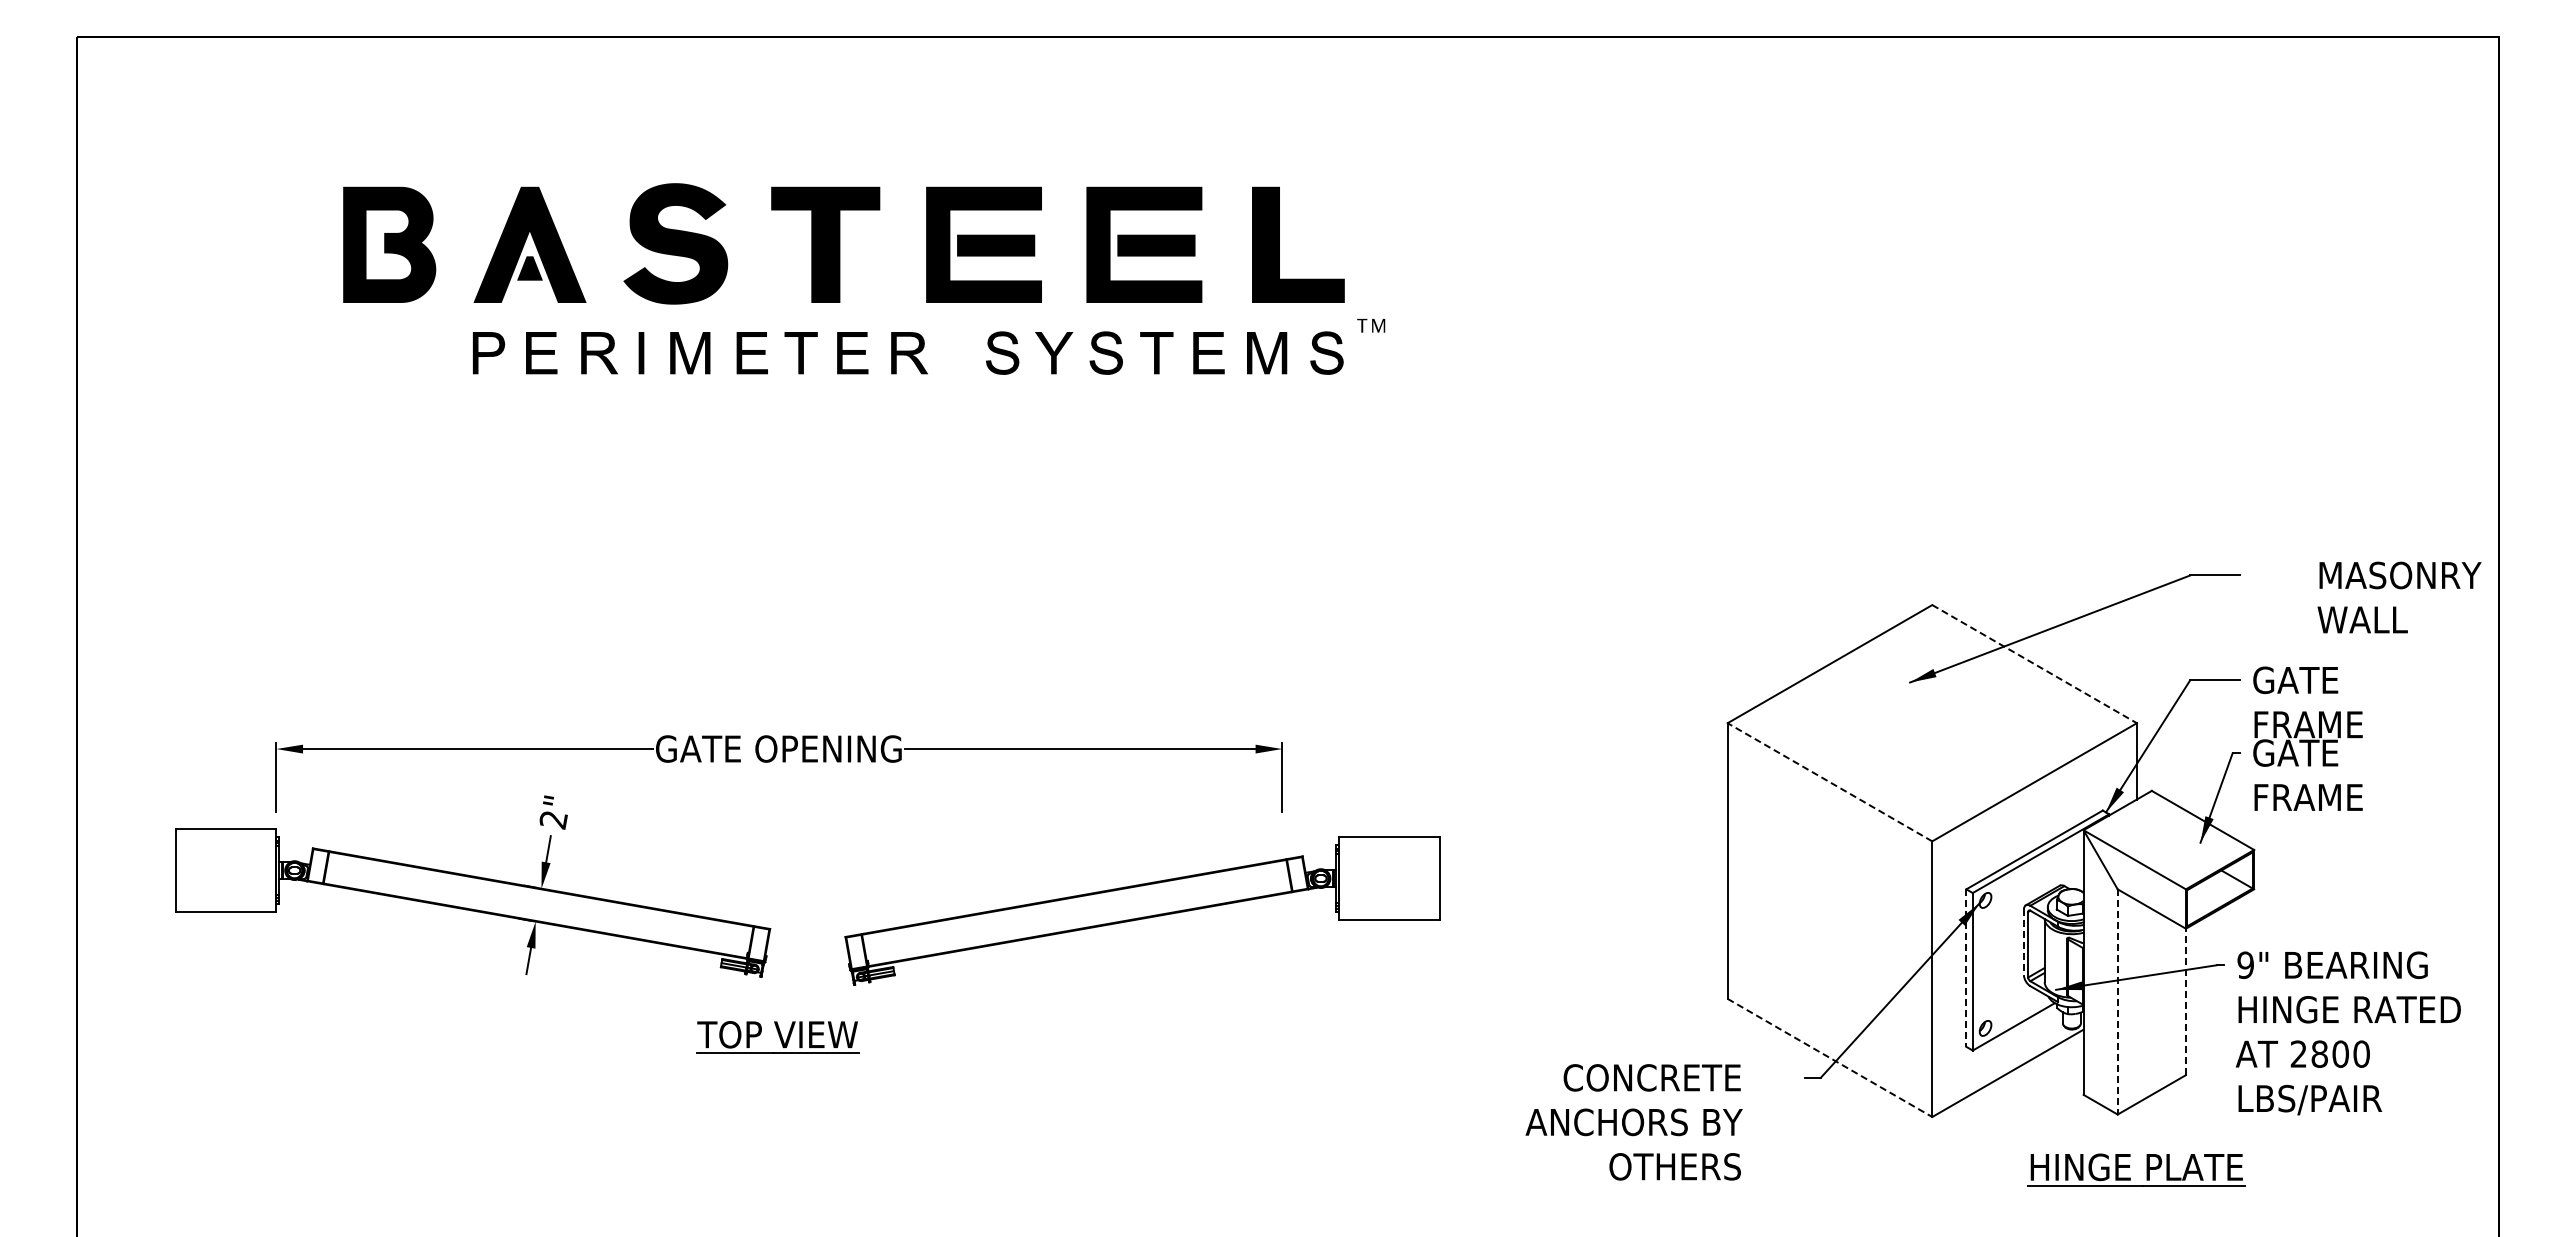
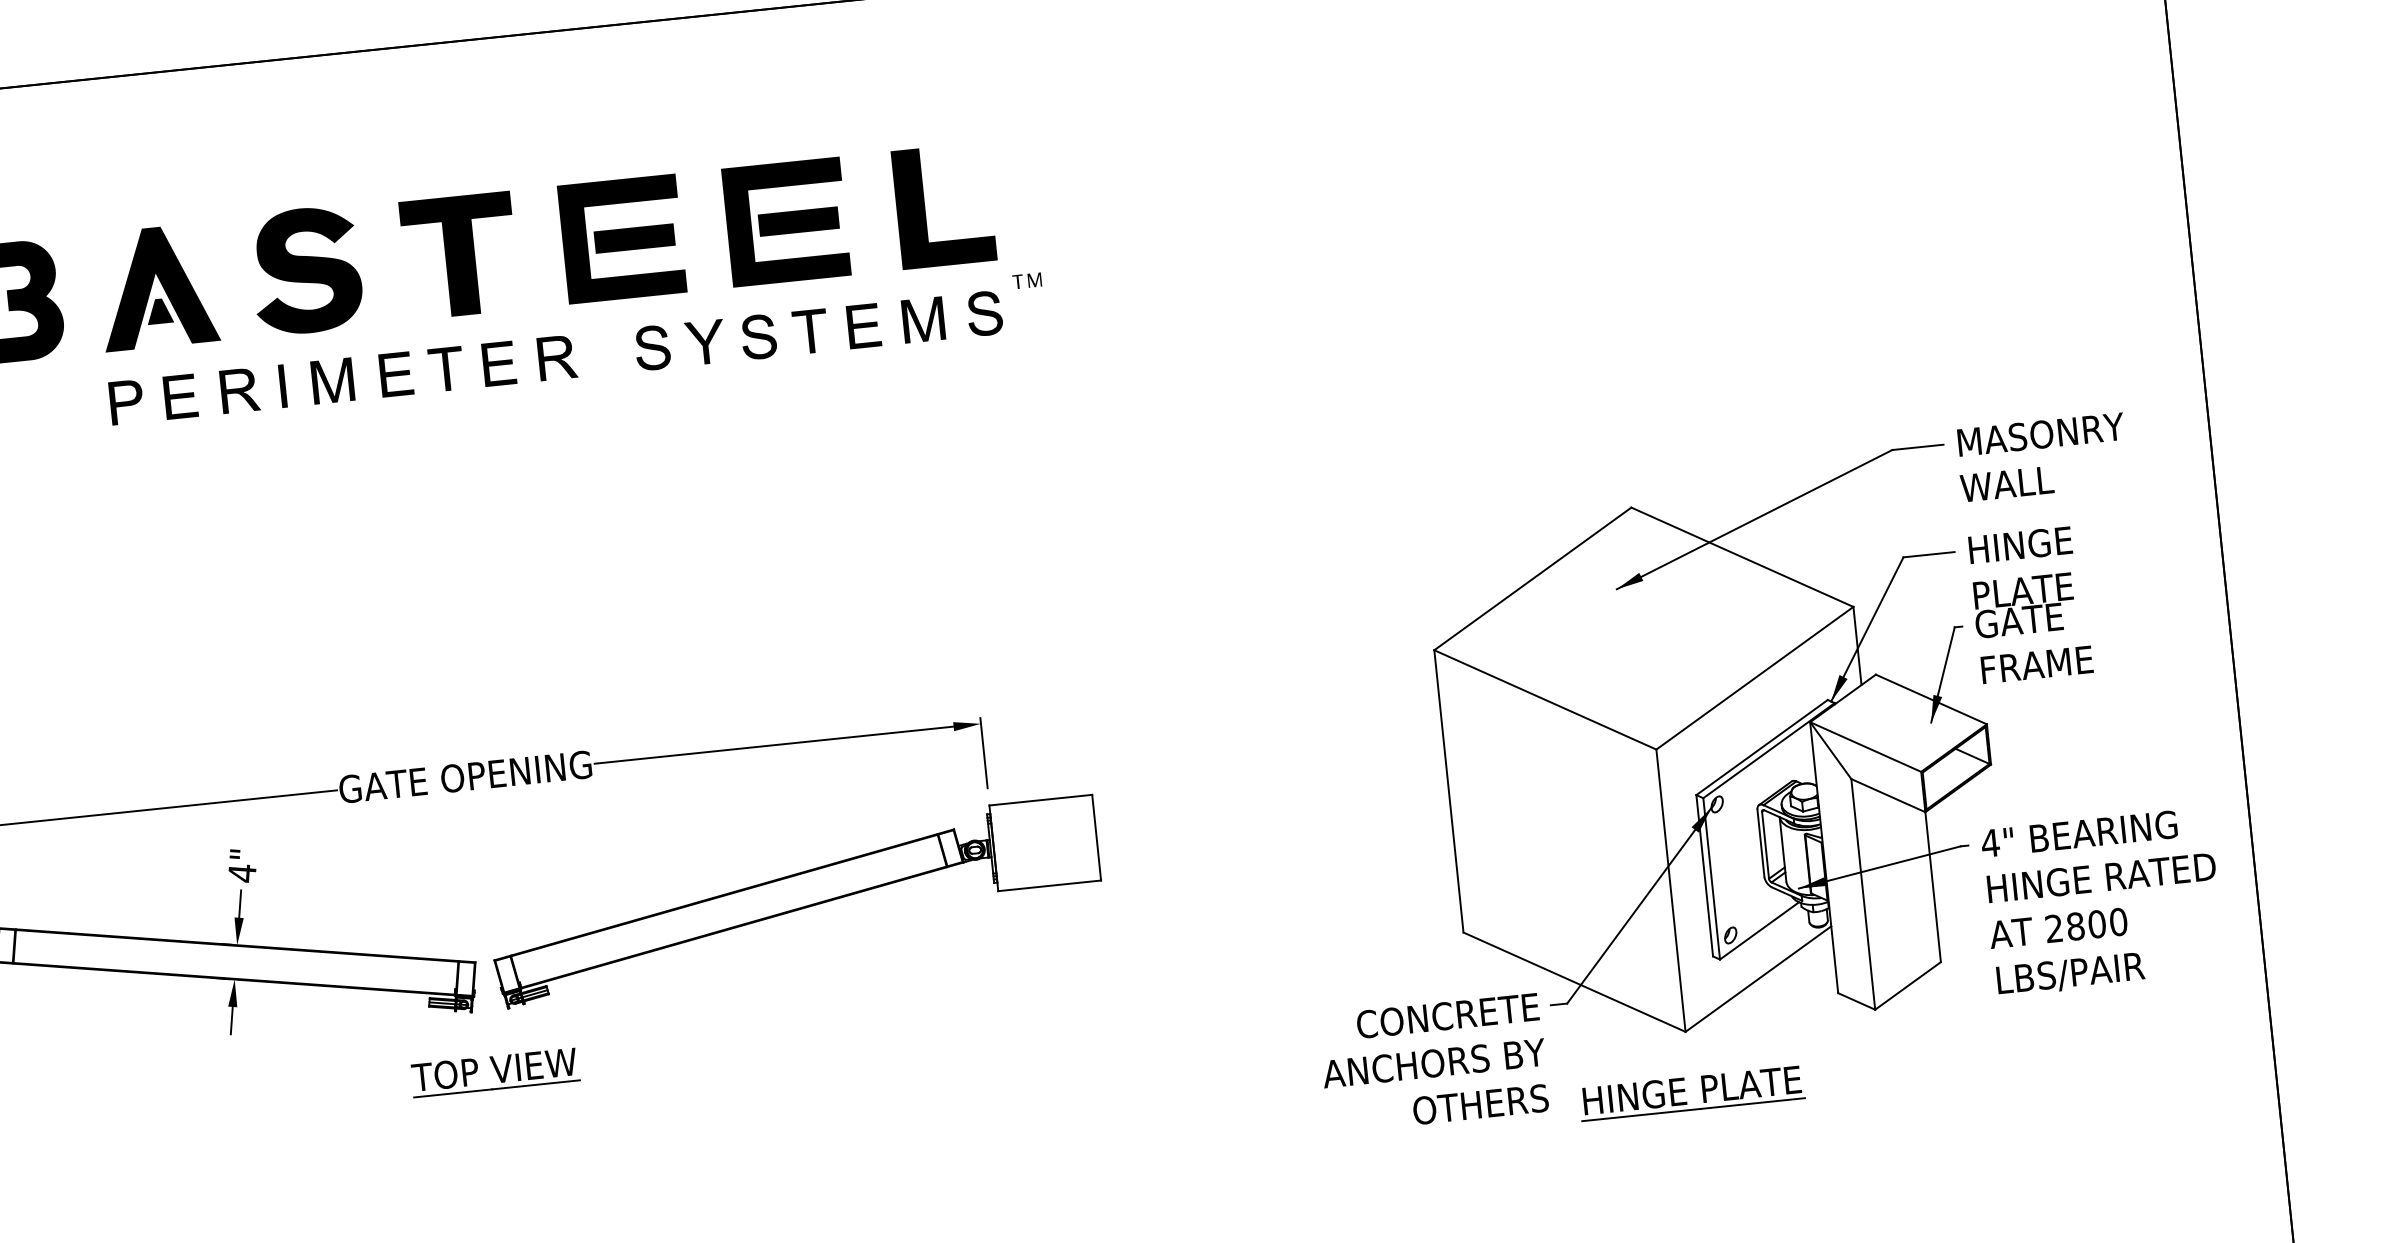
text: (2399, 597) -> (2042, 457), moved
line: (2035, 664) -> (1743, 557), dashed -> solid
text: (2307, 702) -> (2025, 567), GATE FRAME -> HINGE PLATE
line: (1829, 782) -> (1544, 700), dashed -> solid
text: (553, 820) -> (242, 874), 2" -> 4"
part: (1142, 910) -> (795, 901), moved
line: (2023, 942) -> (1760, 843), dashed -> solid
text: (2245, 965) -> (1990, 843), 9" -> 4"
line: (1966, 968) -> (1704, 876), dashed -> solid
line: (2185, 1000) -> (1932, 885), dashed -> solid
line: (2117, 1001) -> (1863, 893), dashed -> solid
line: (1830, 1058) -> (1575, 982), dashed -> solid
text: (1633, 1122) -> (1433, 1063), moved
part: (2129, 1167) -> (1684, 1091), moved

